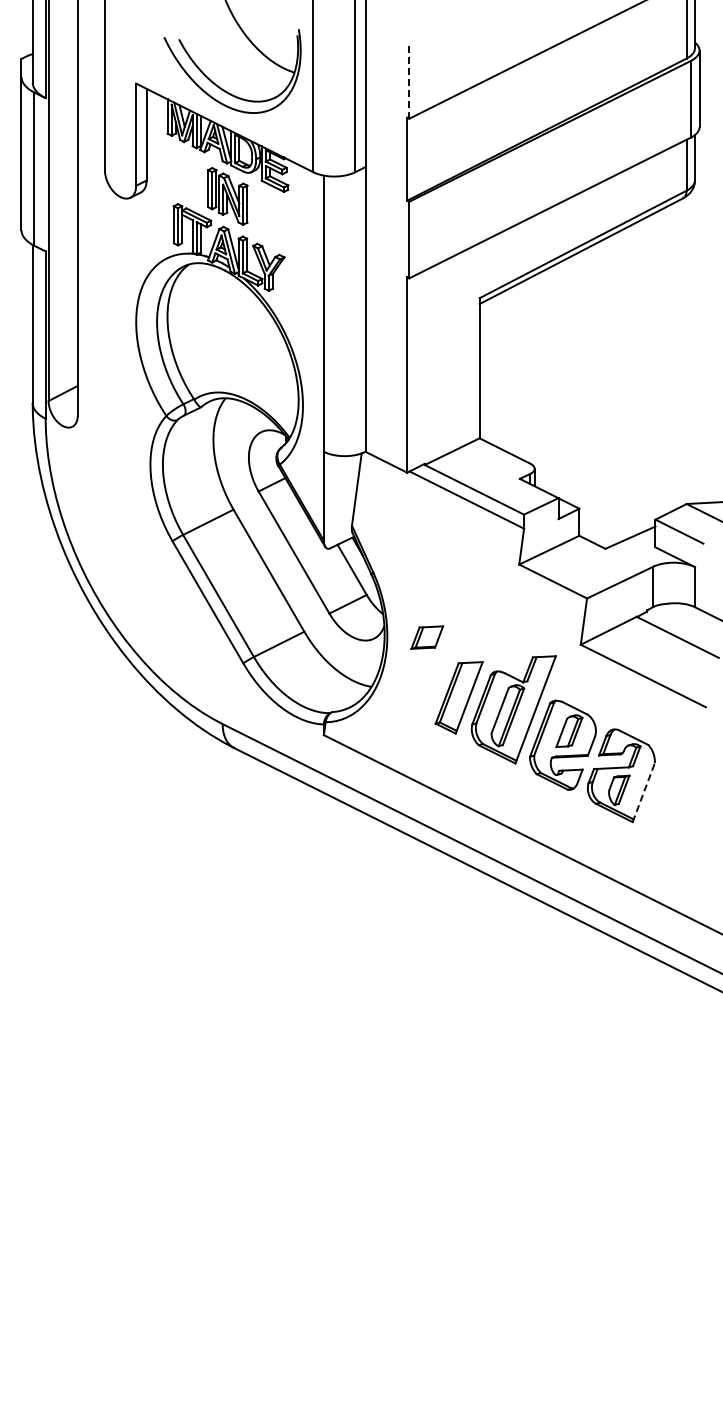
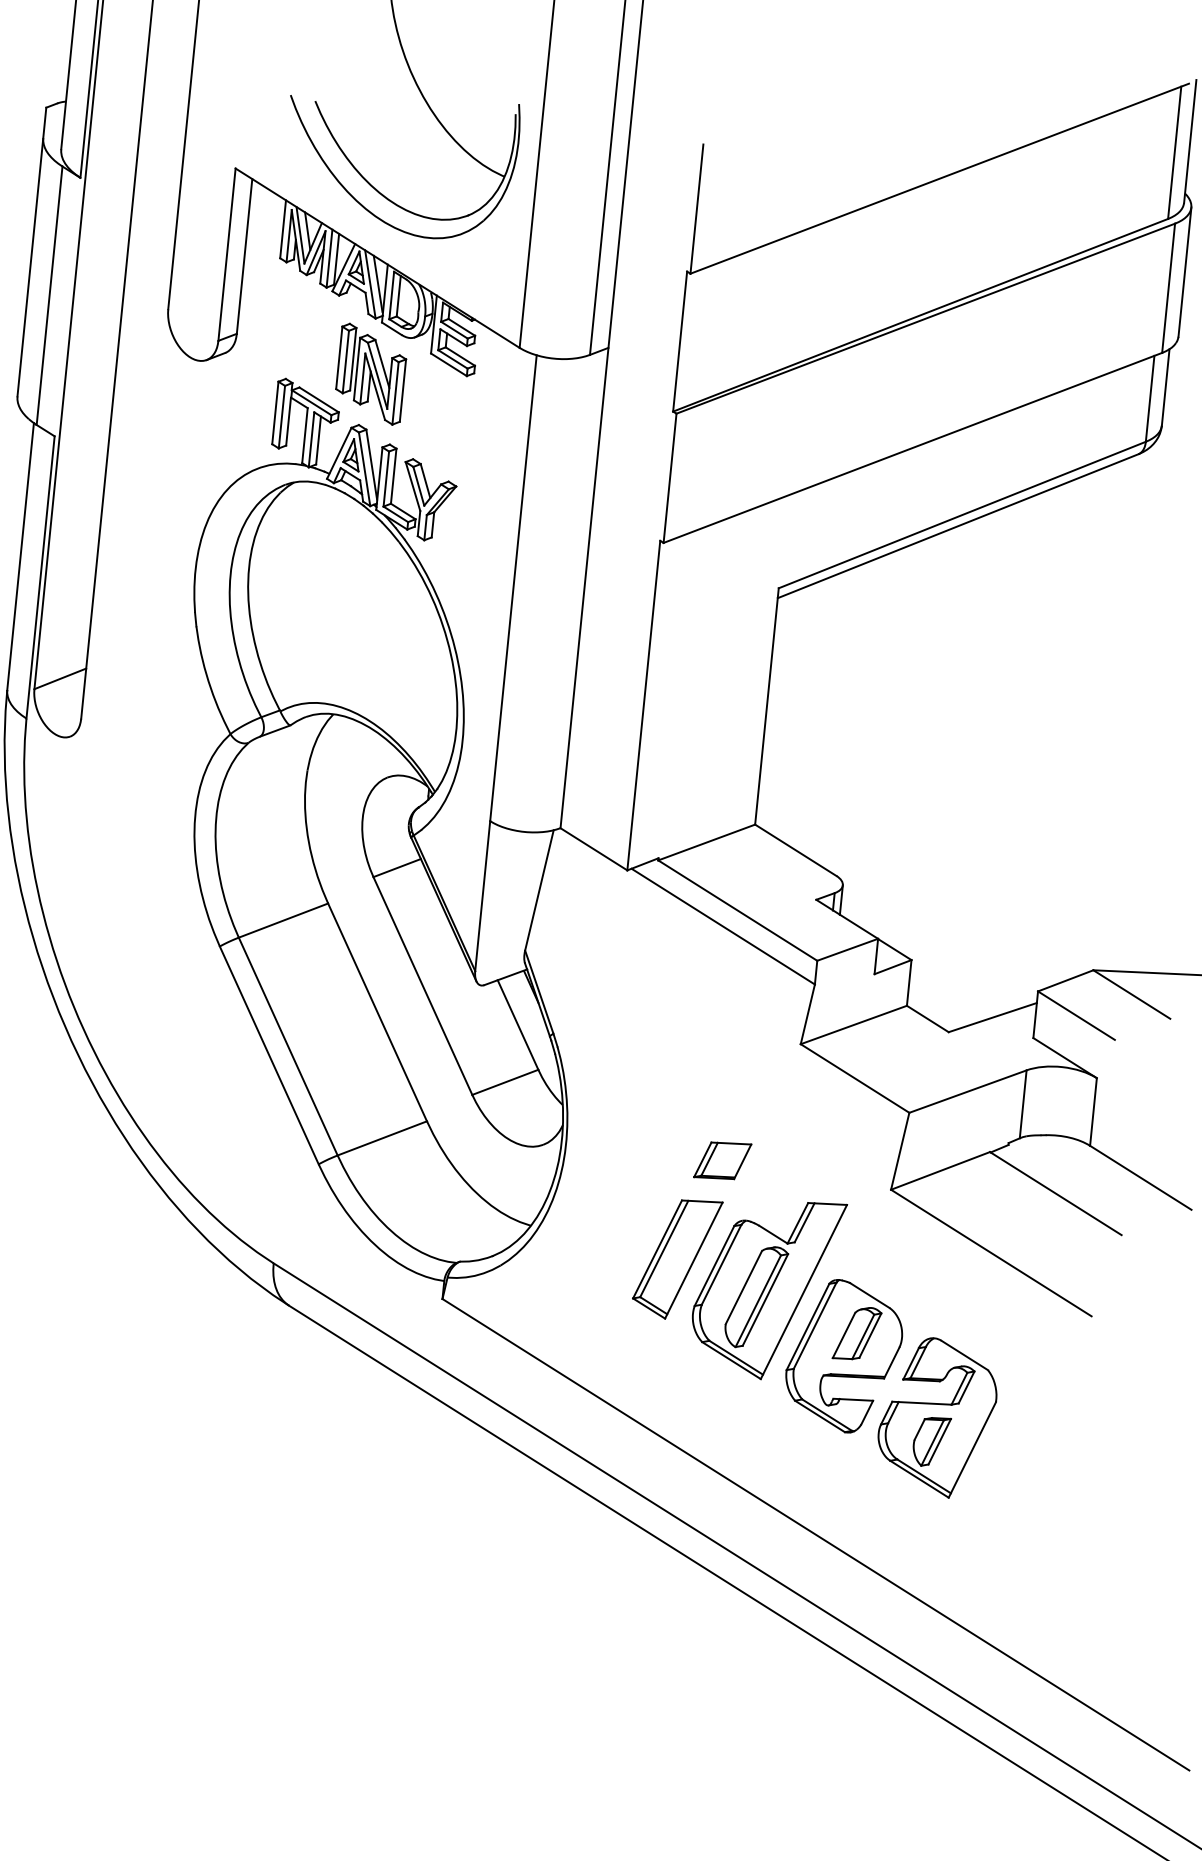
line: (409, 79) -> (697, 207), dashed -> solid
part: (427, 637) -> (723, 1160), moved
line: (643, 792) -> (971, 1449), dashed -> solid

